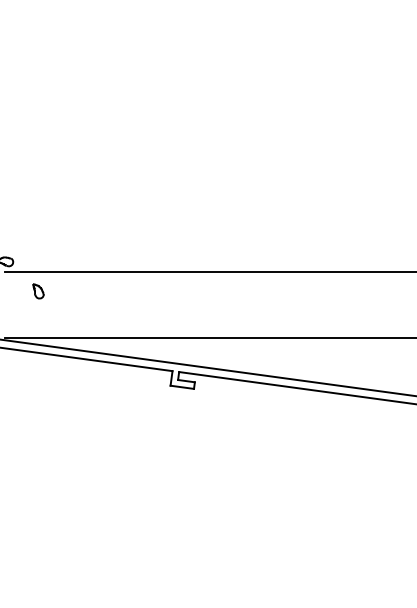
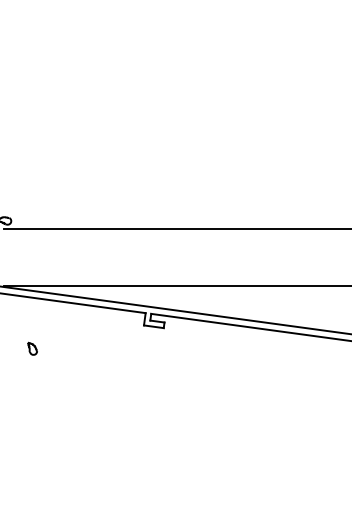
part: (38, 290) -> (32, 348), moved

